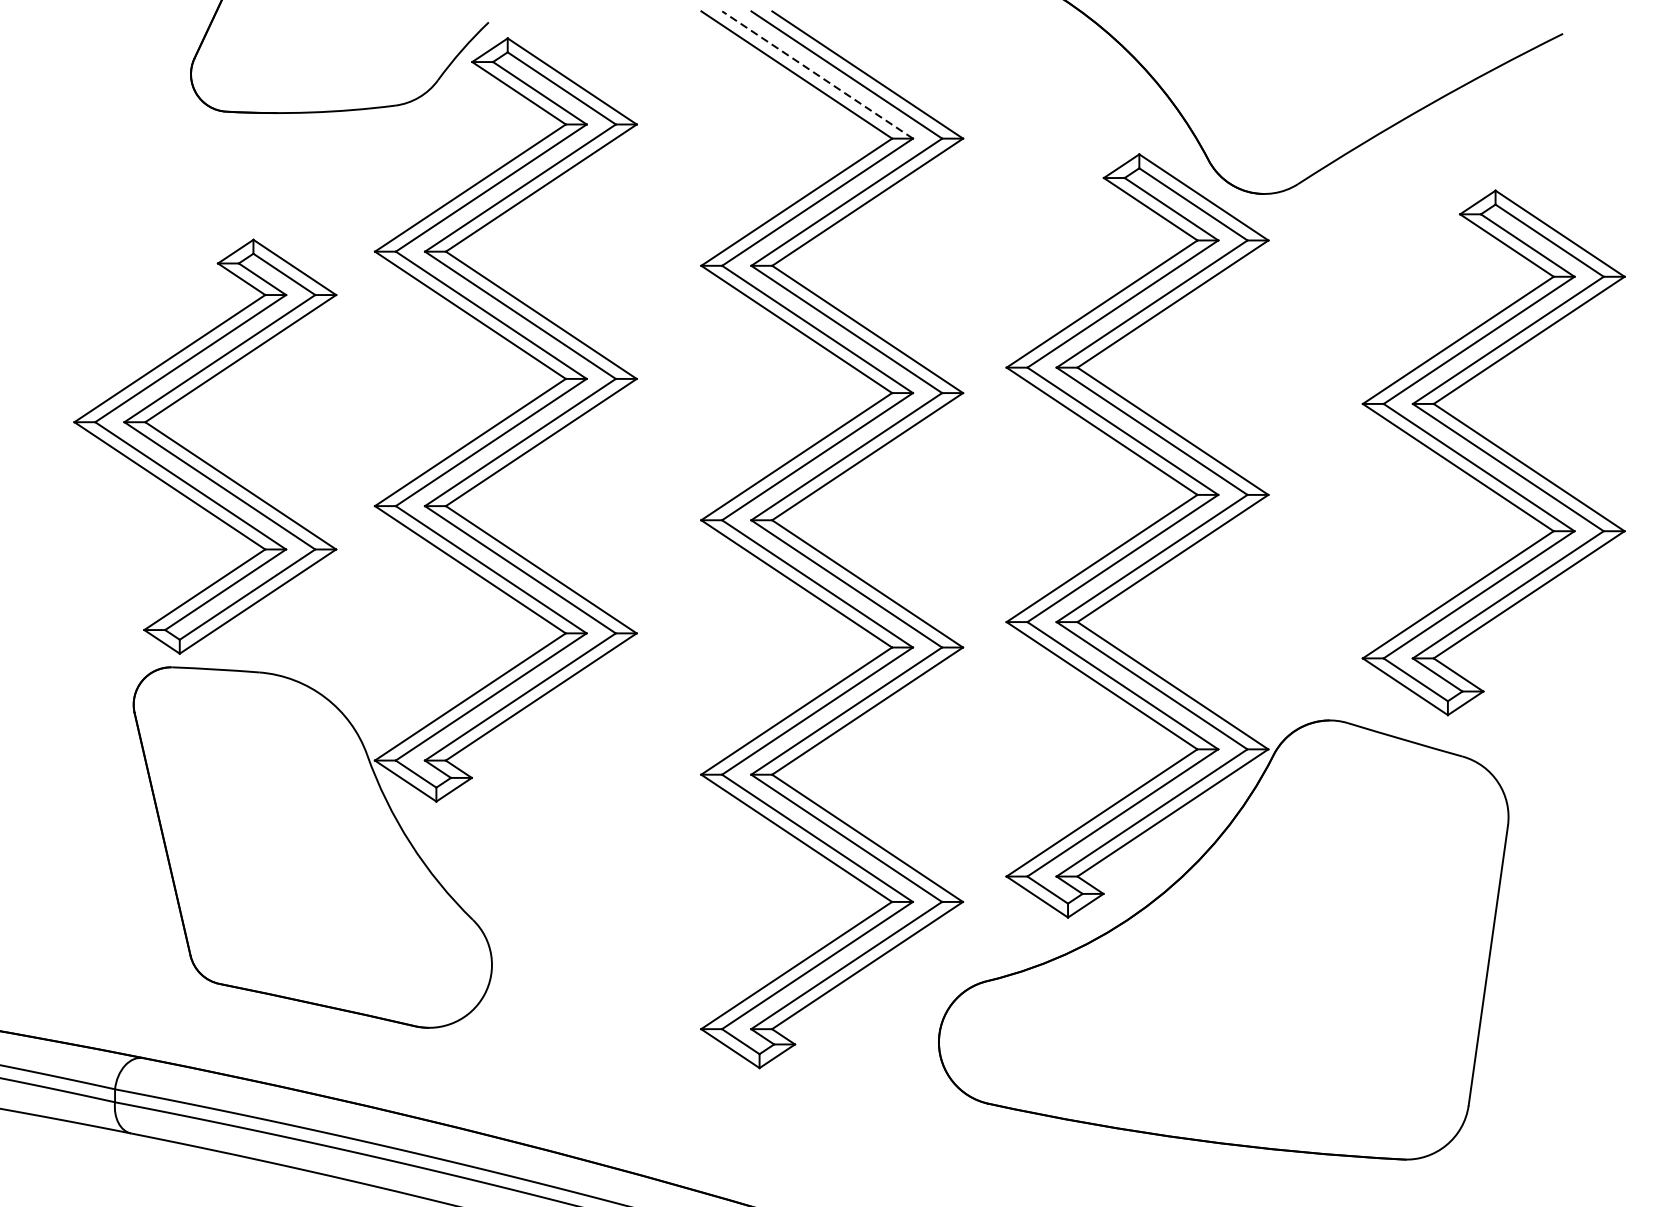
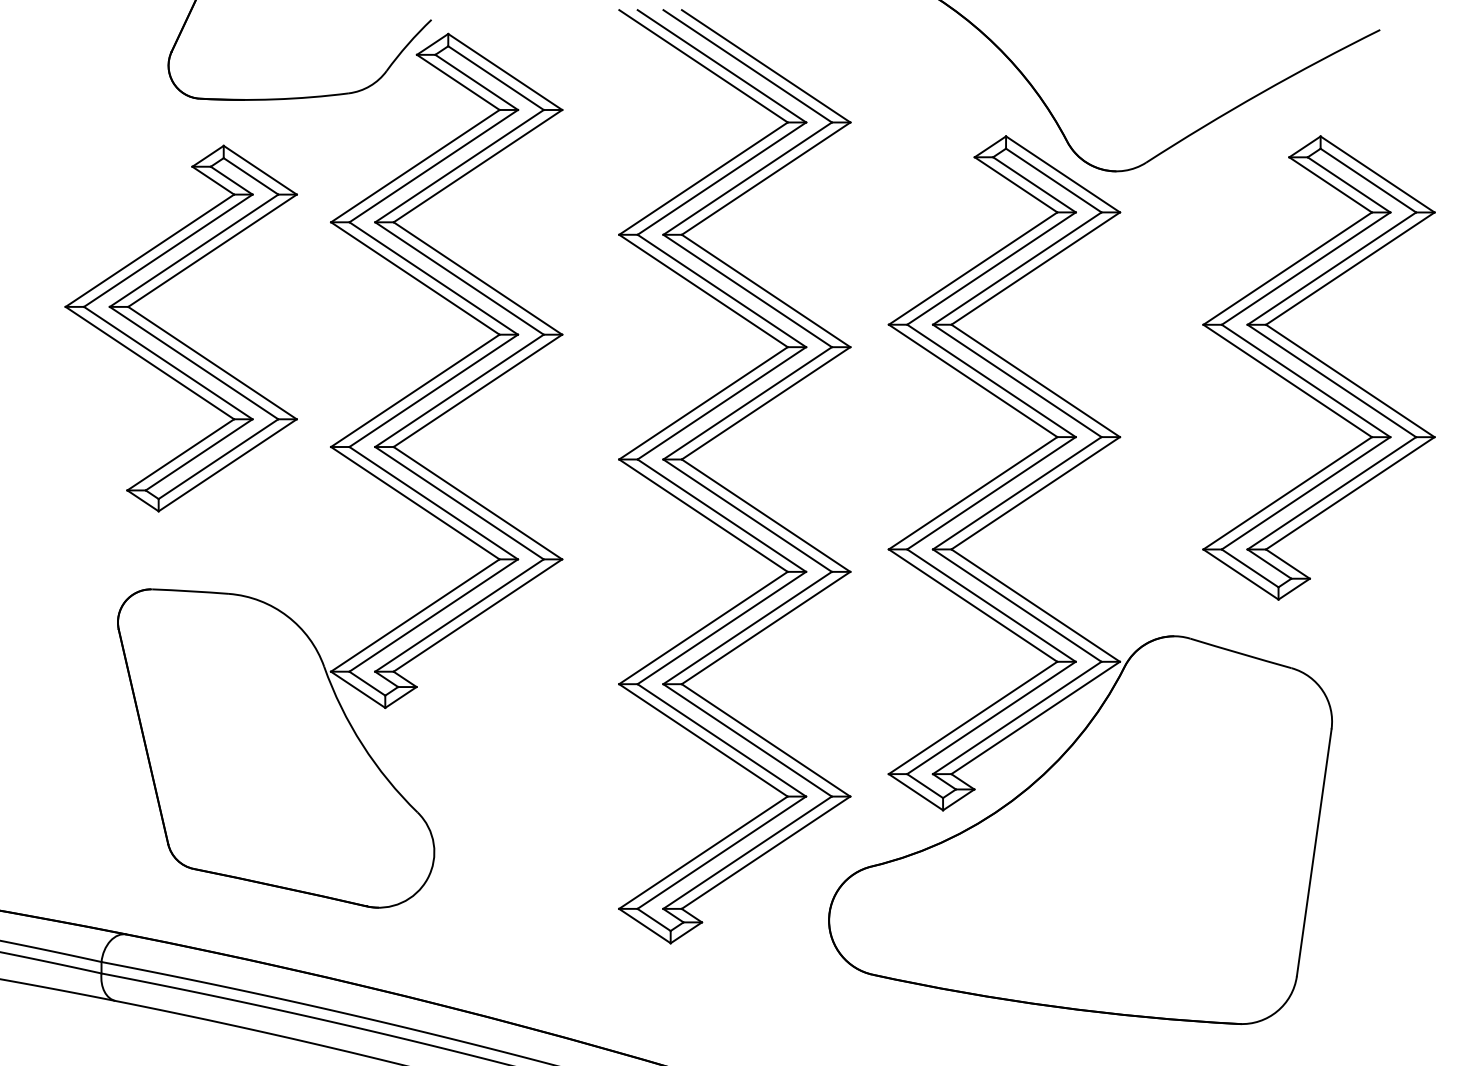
line: (817, 75) -> (721, 66), dashed -> solid
part: (1493, 452) -> (1318, 367), moved
part: (199, 456) -> (176, 337), moved

